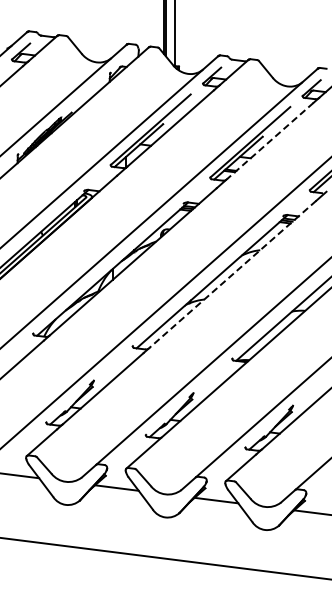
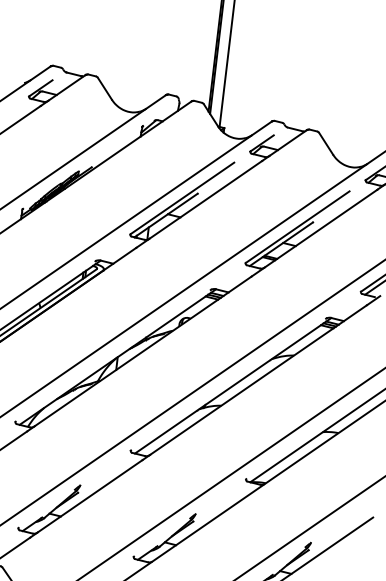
line: (270, 141) -> (321, 229), dashed -> solid
line: (232, 274) -> (258, 380), dashed -> solid

